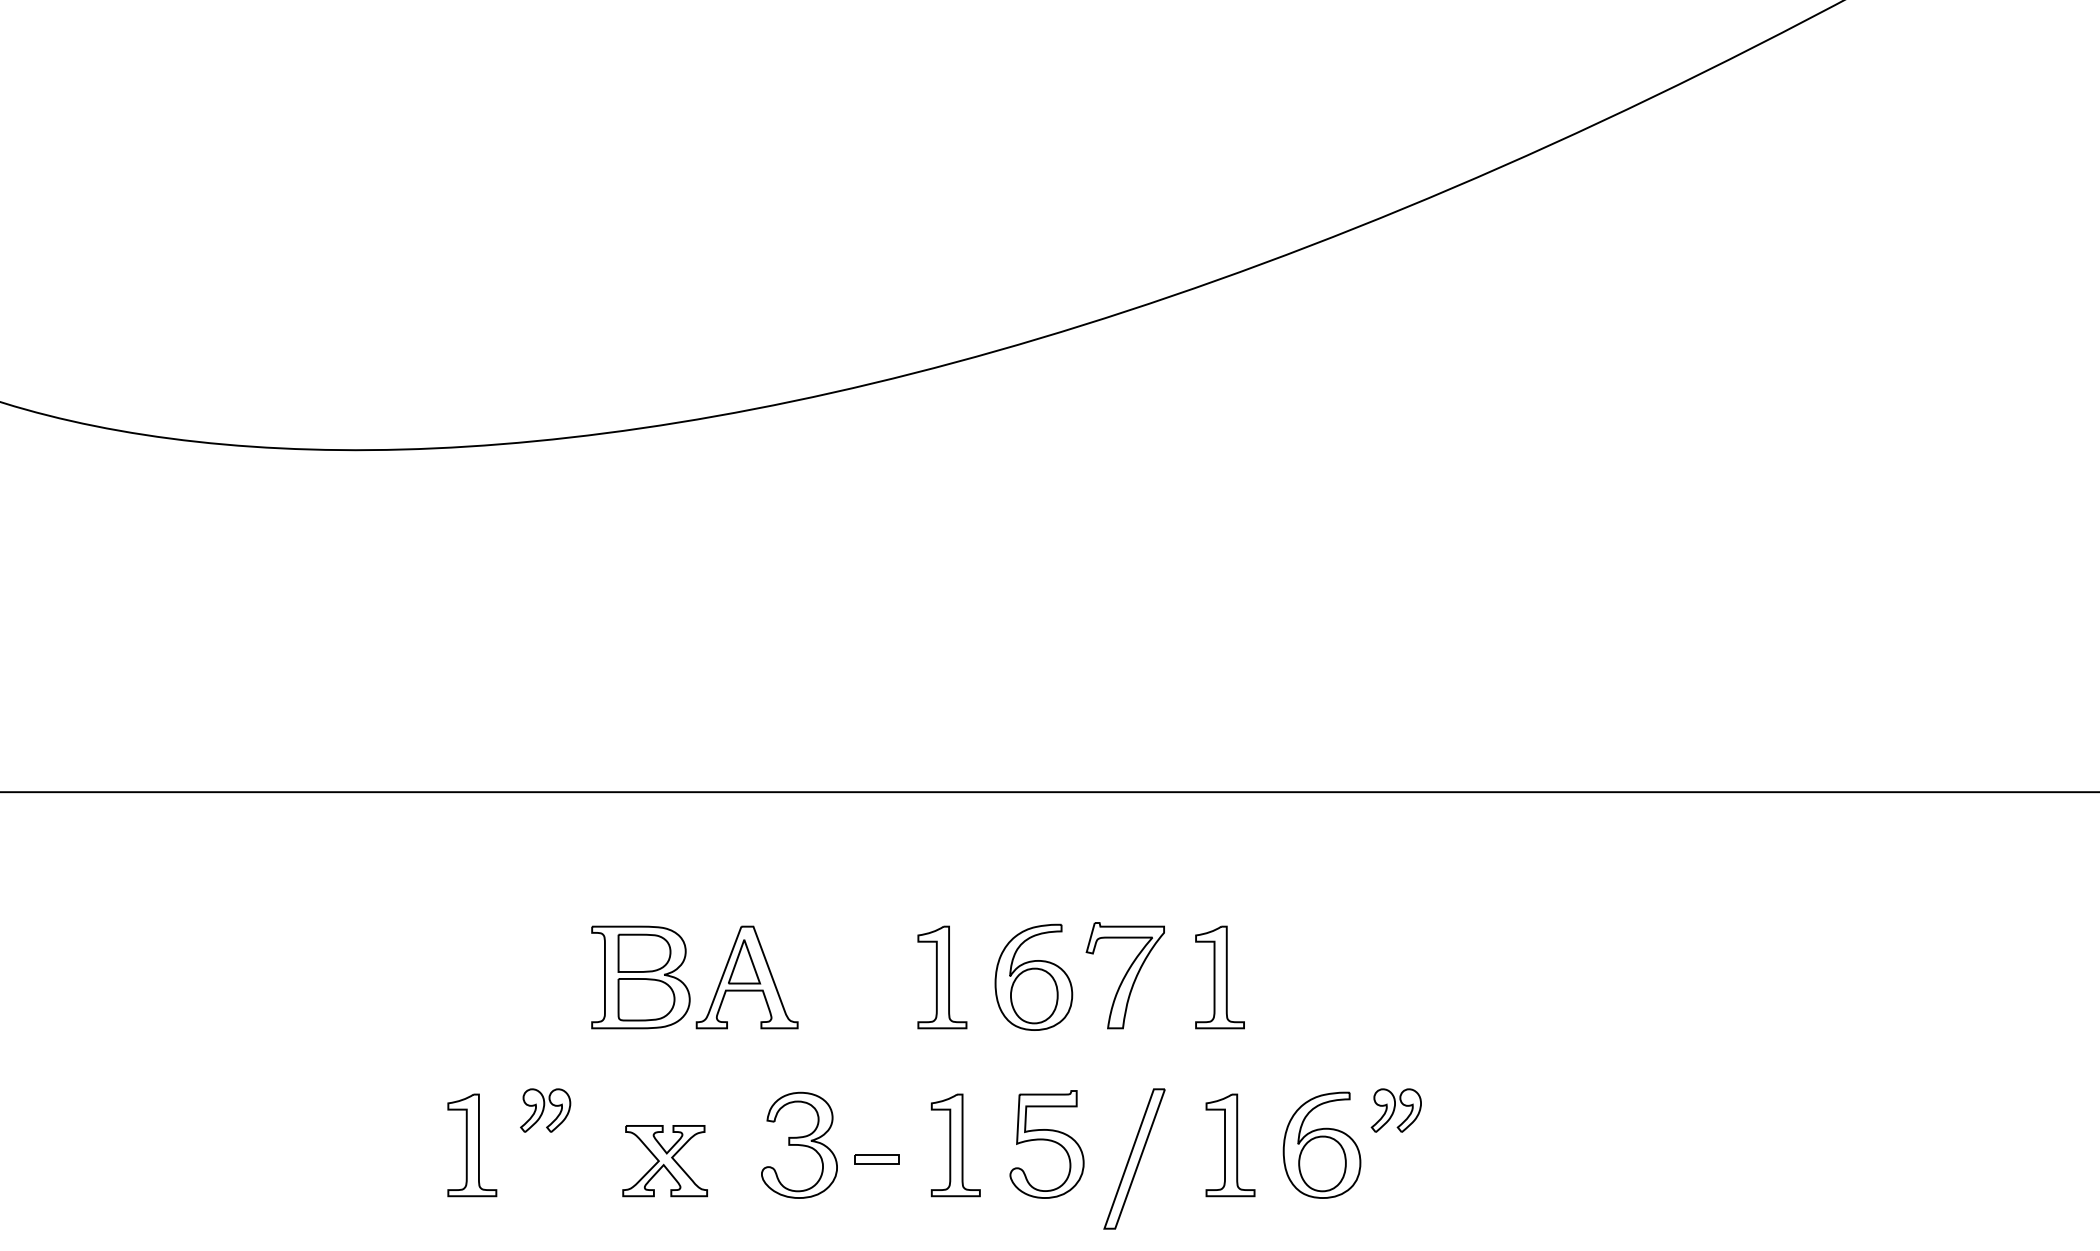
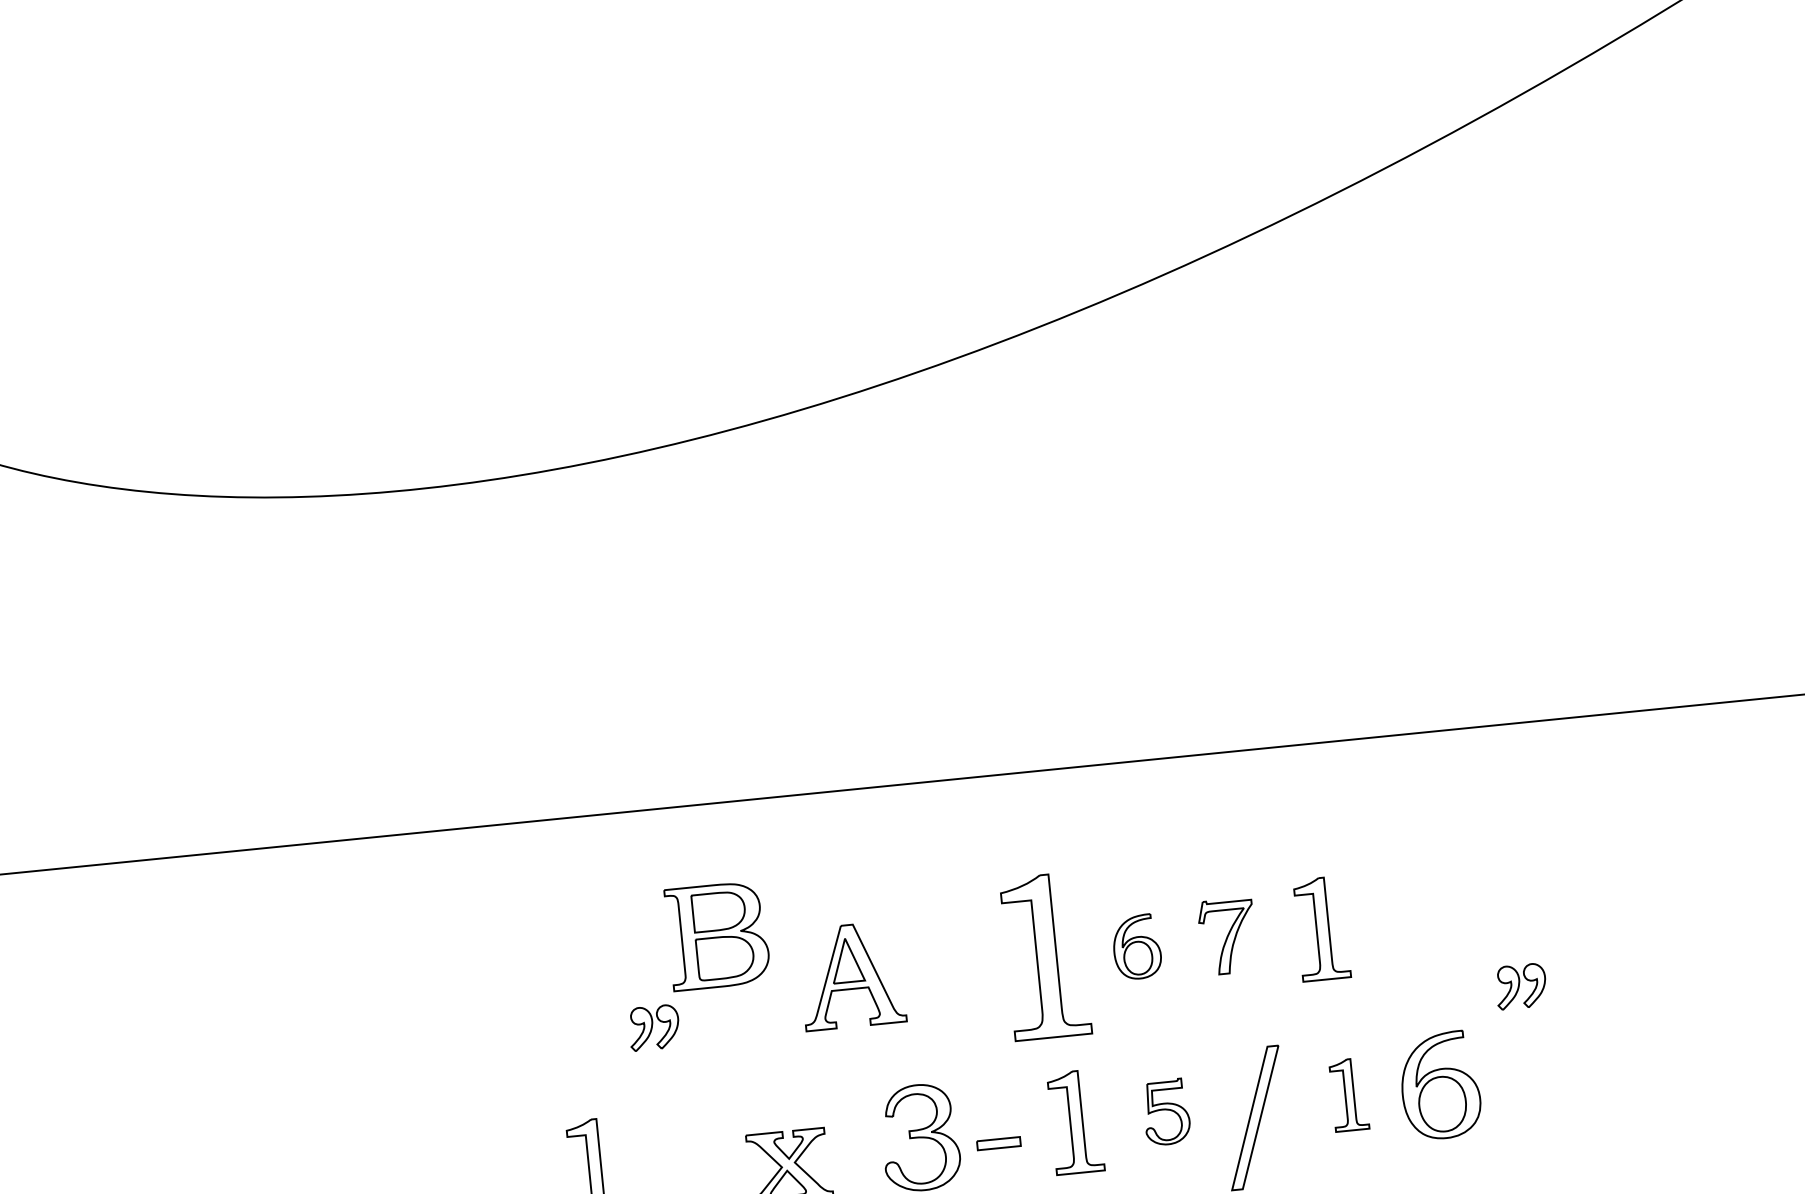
part: (1124, 975) -> (1226, 936), size x0.7
part: (1033, 976) -> (1136, 946), size x0.6
part: (640, 977) -> (717, 935), moved
part: (942, 977) -> (1046, 956), size x1.6
part: (545, 1110) -> (654, 1027), moved
part: (1395, 1110) -> (1520, 986), moved
part: (1046, 1144) -> (1166, 1112), size x0.6
part: (1230, 1145) -> (1349, 1095), size x0.7

